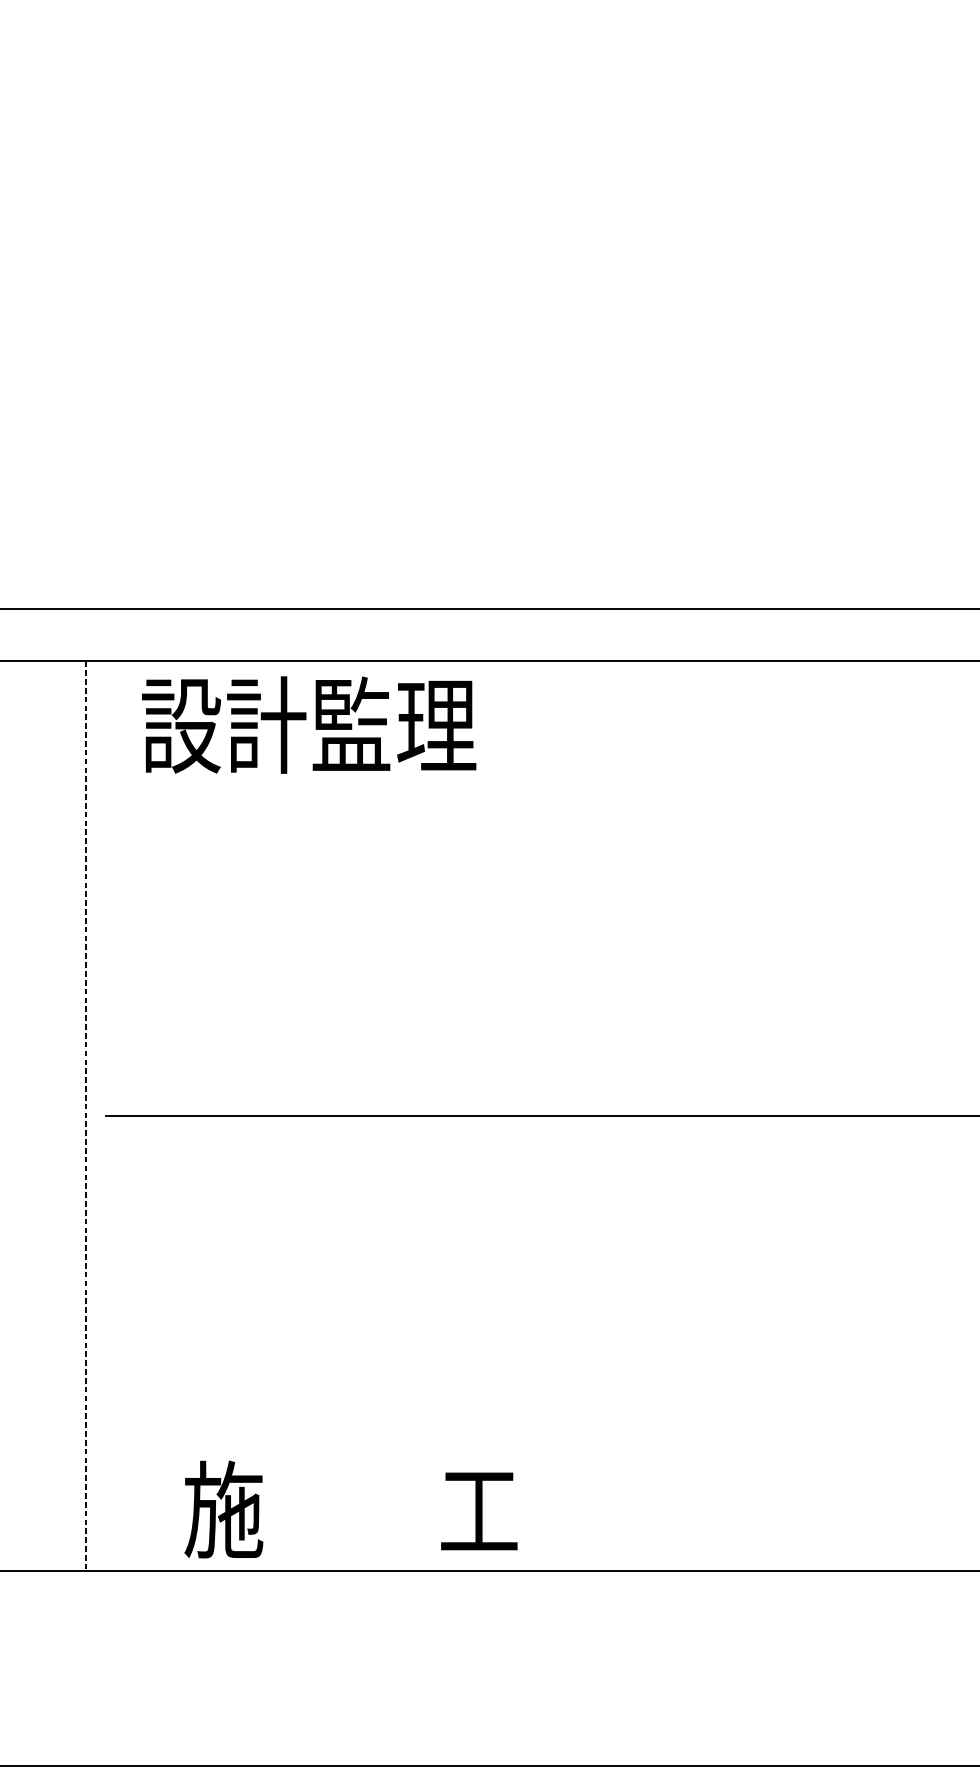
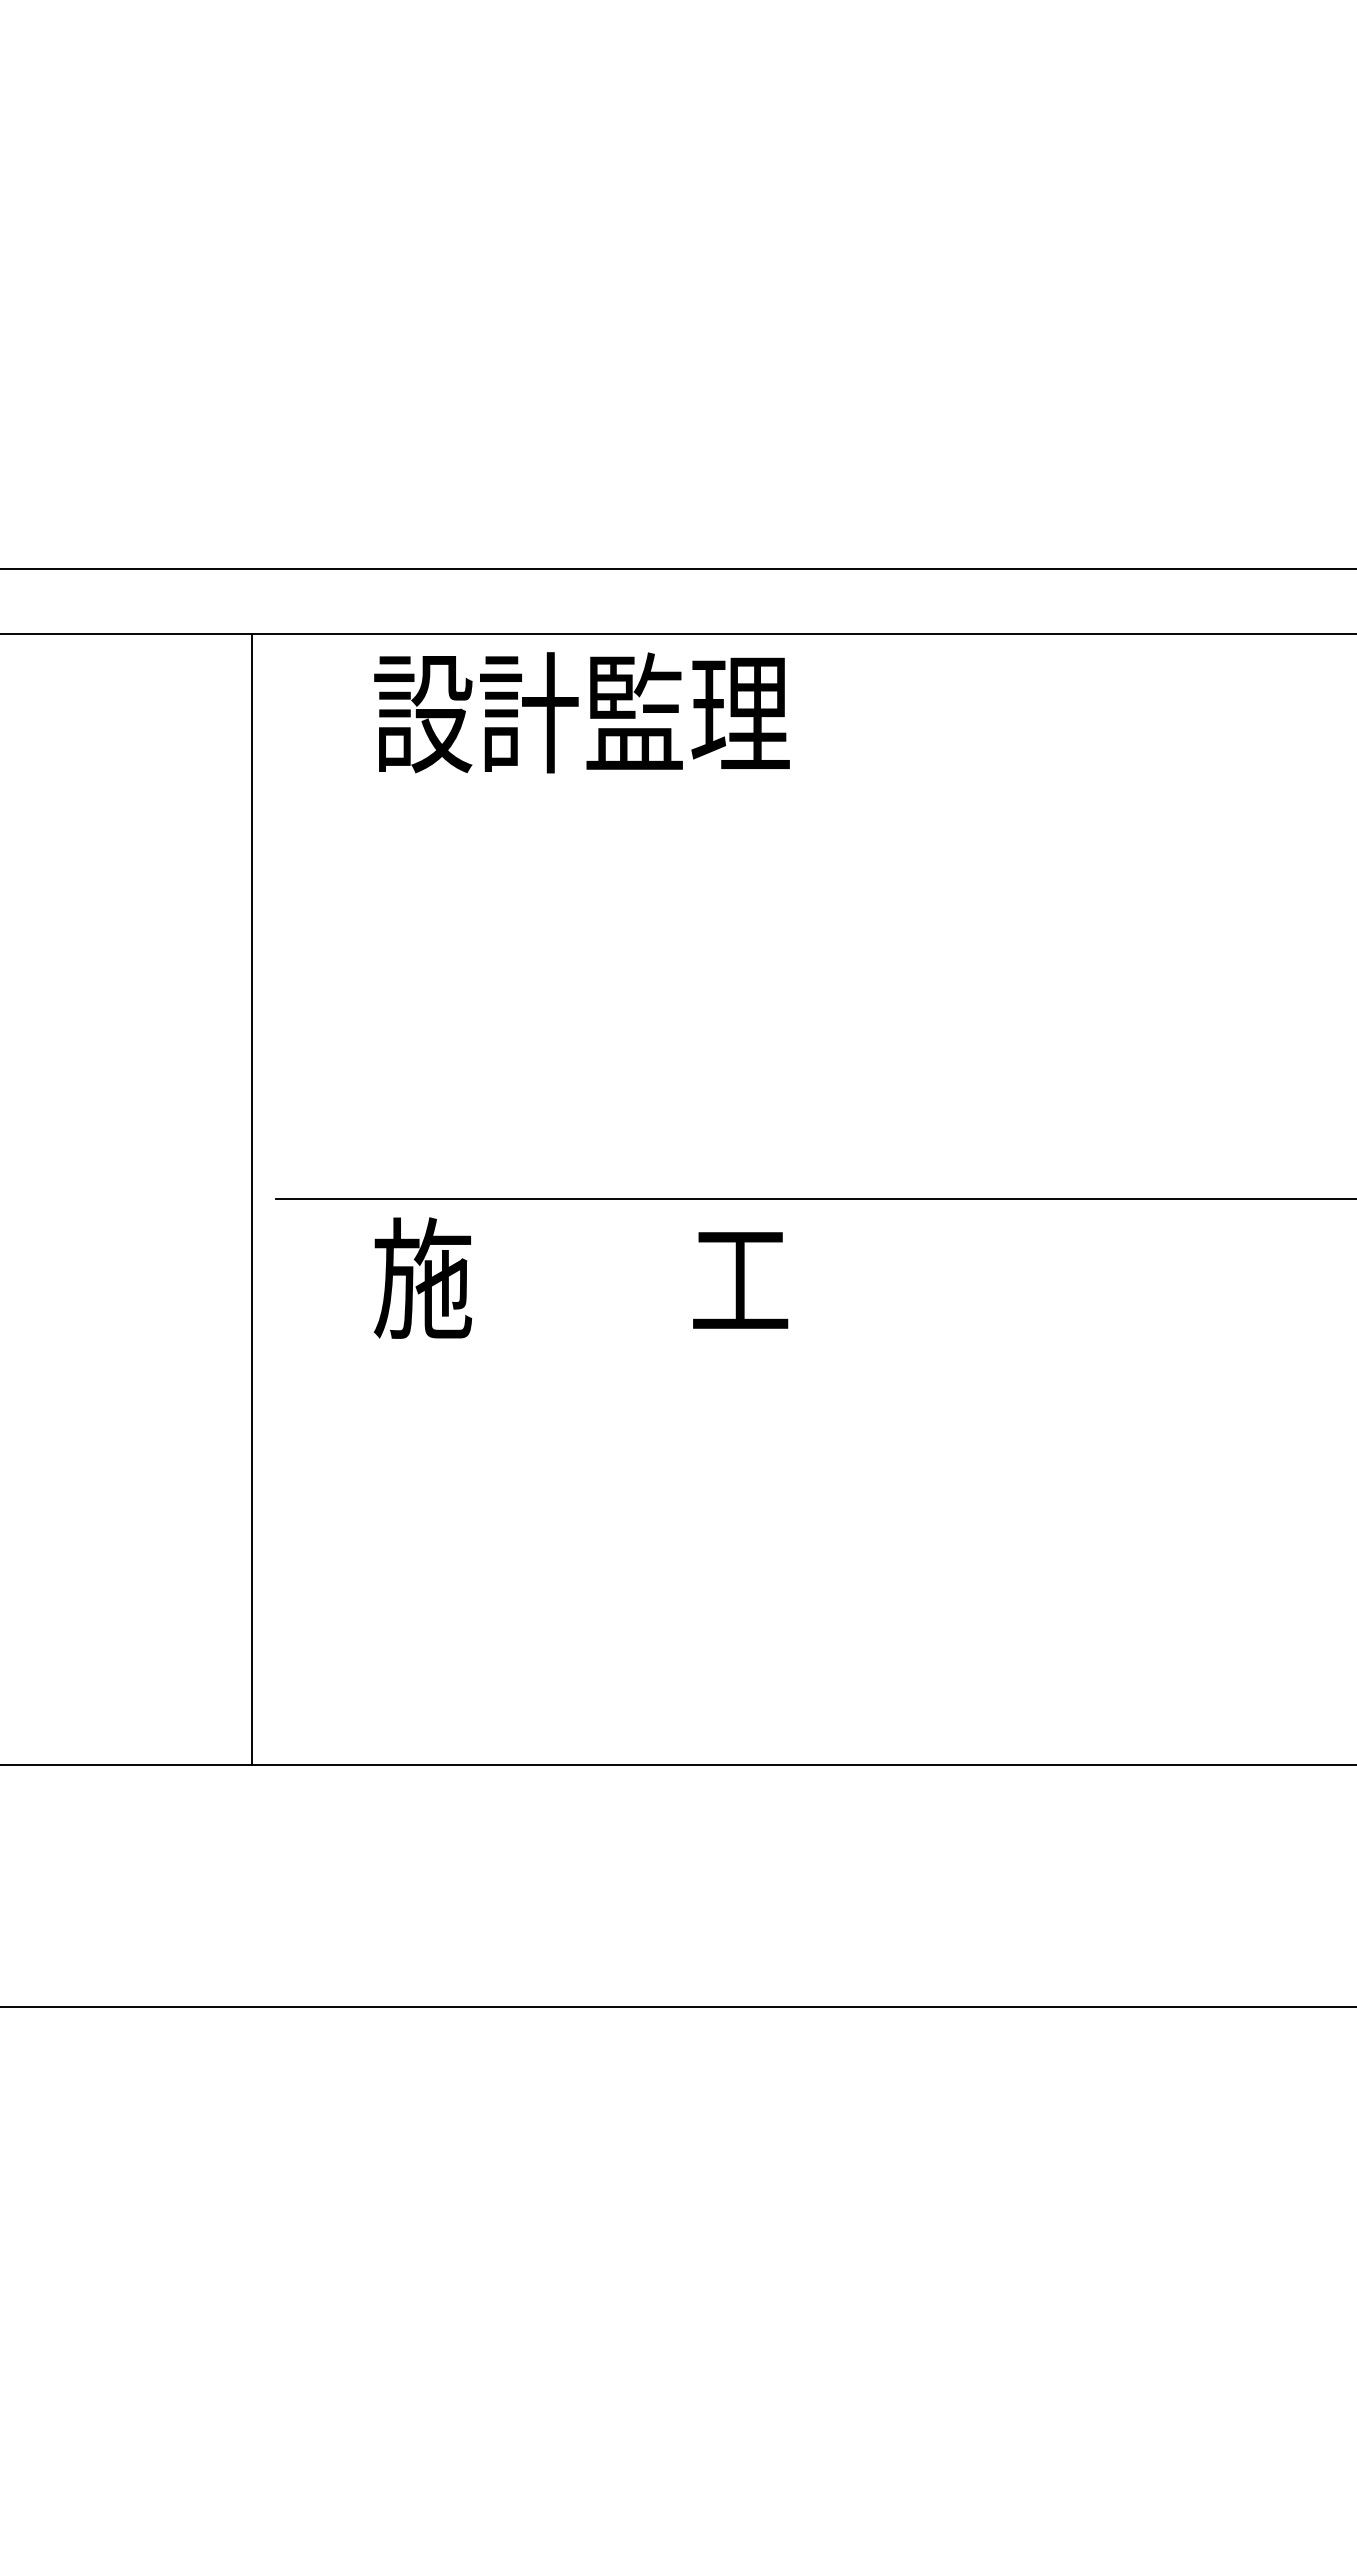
text: (308, 724) -> (581, 712), moved
line: (85, 1116) -> (251, 1199), dashed -> solid
text: (350, 1509) -> (580, 1277), moved

